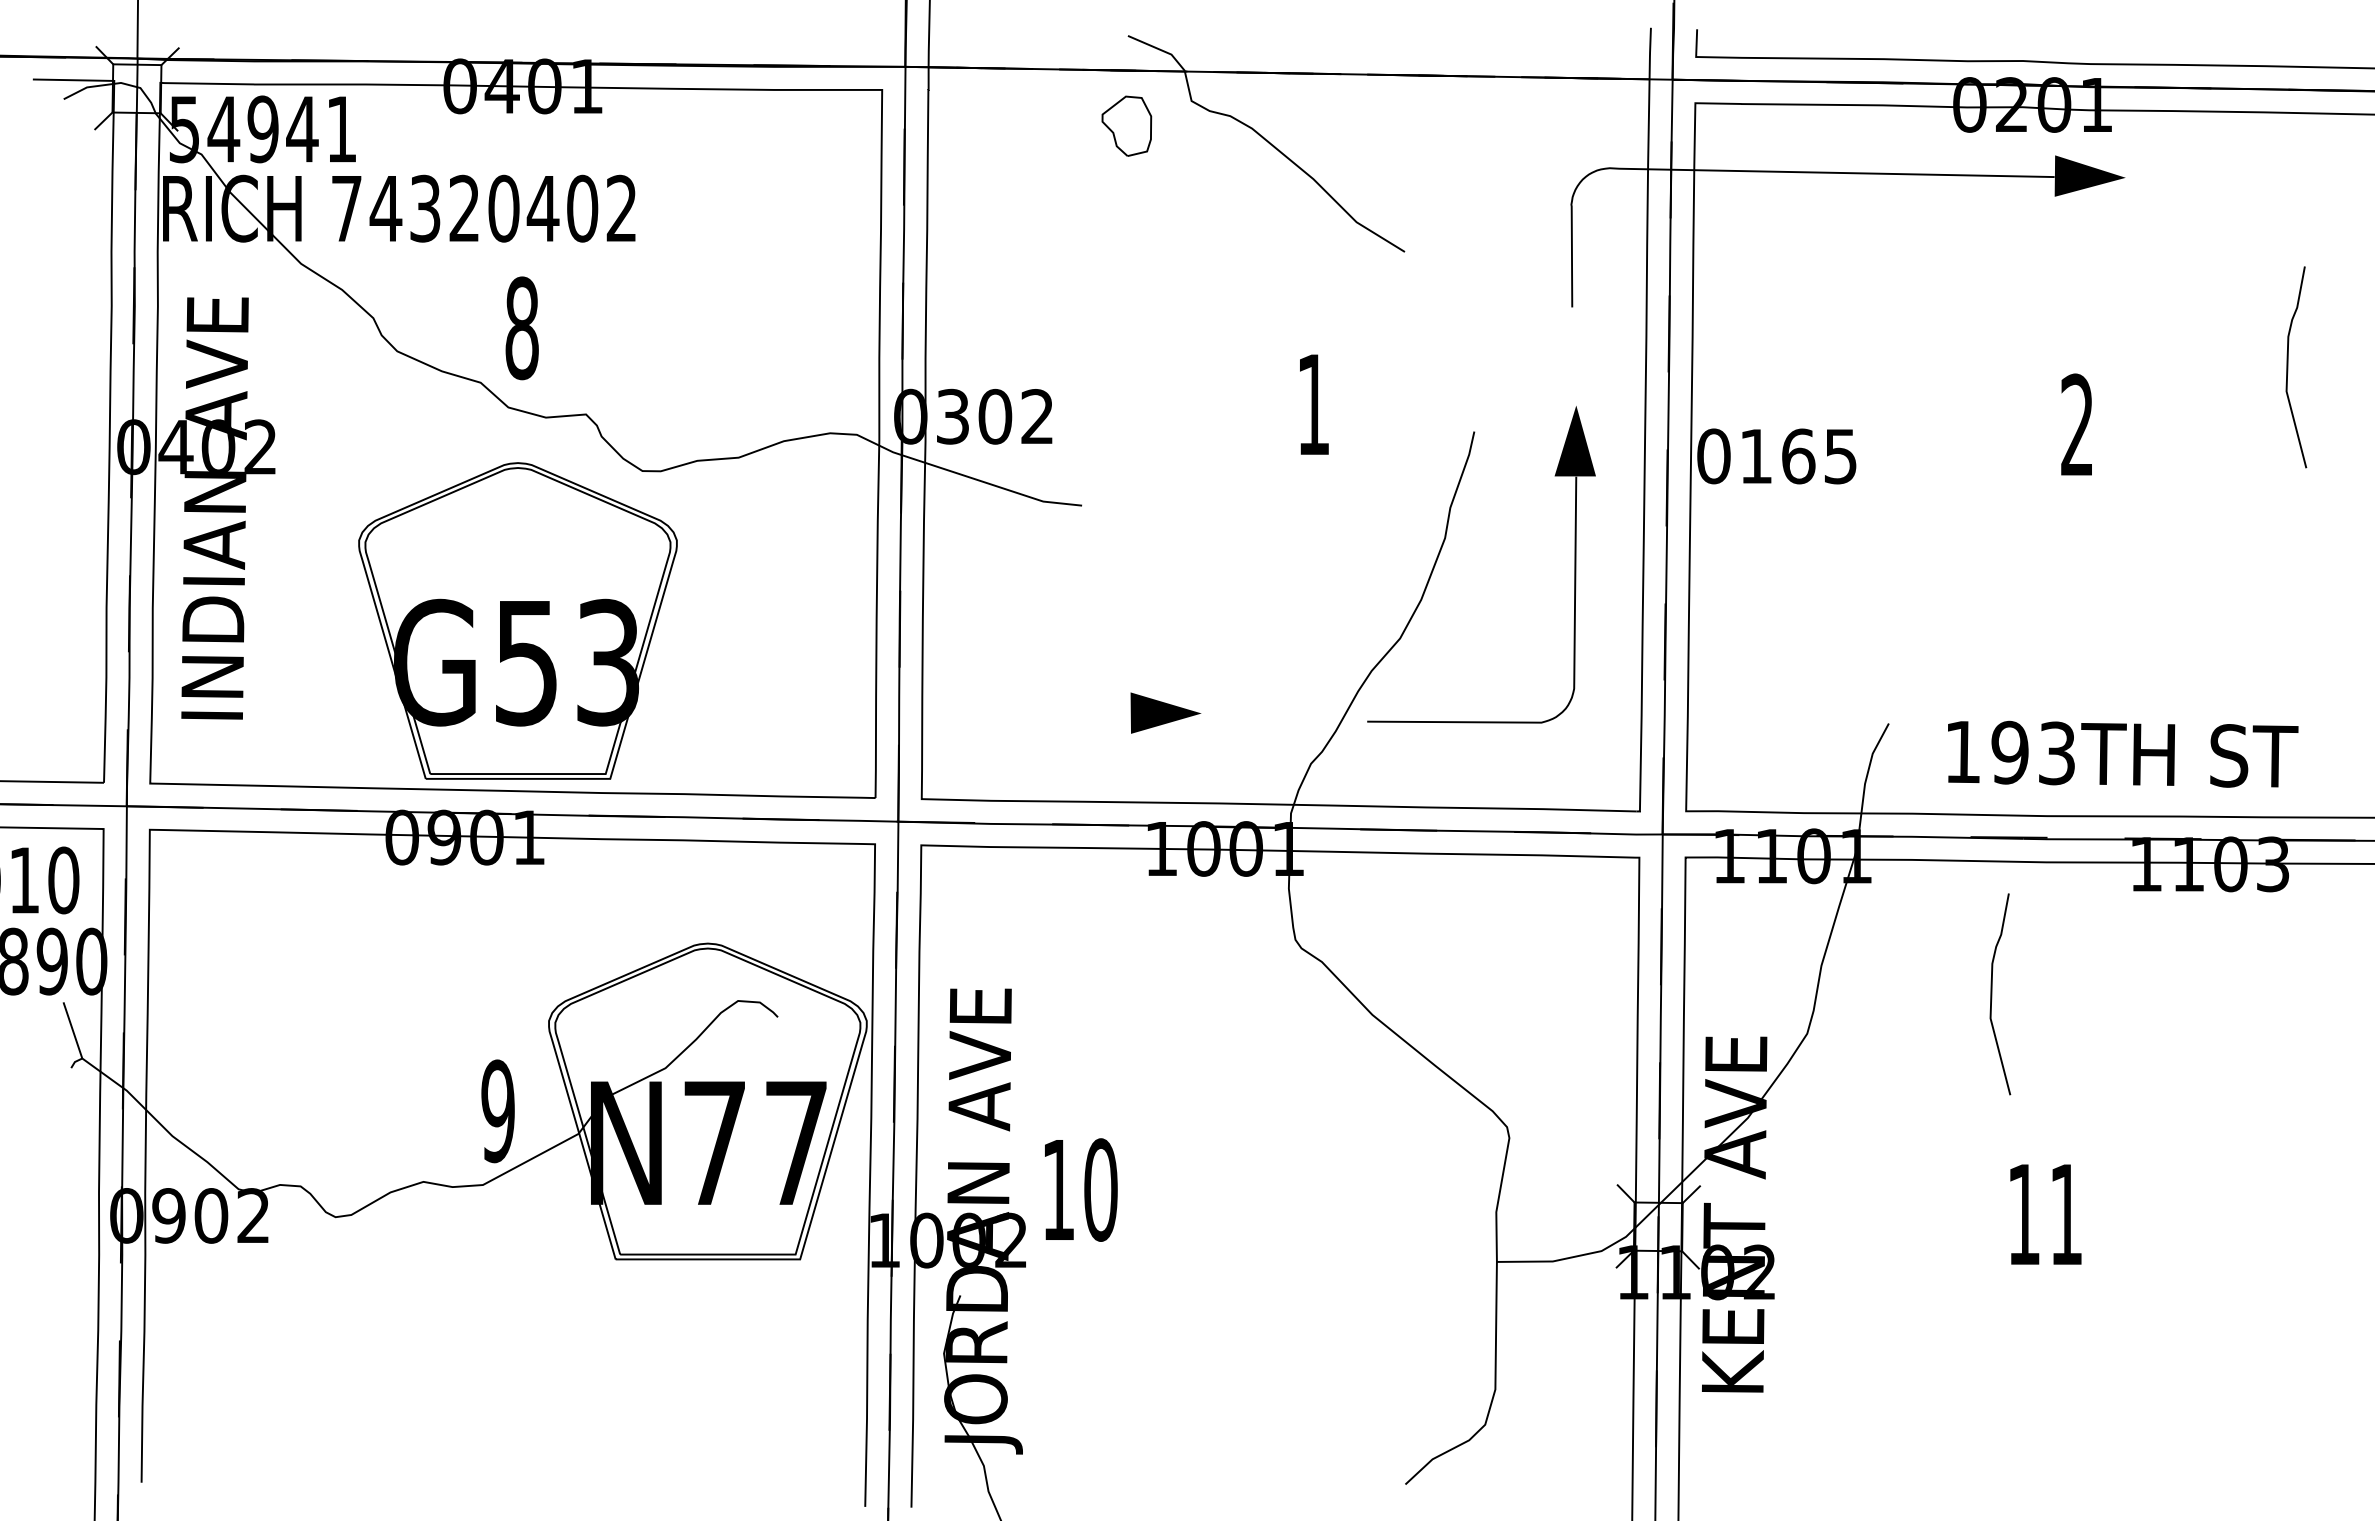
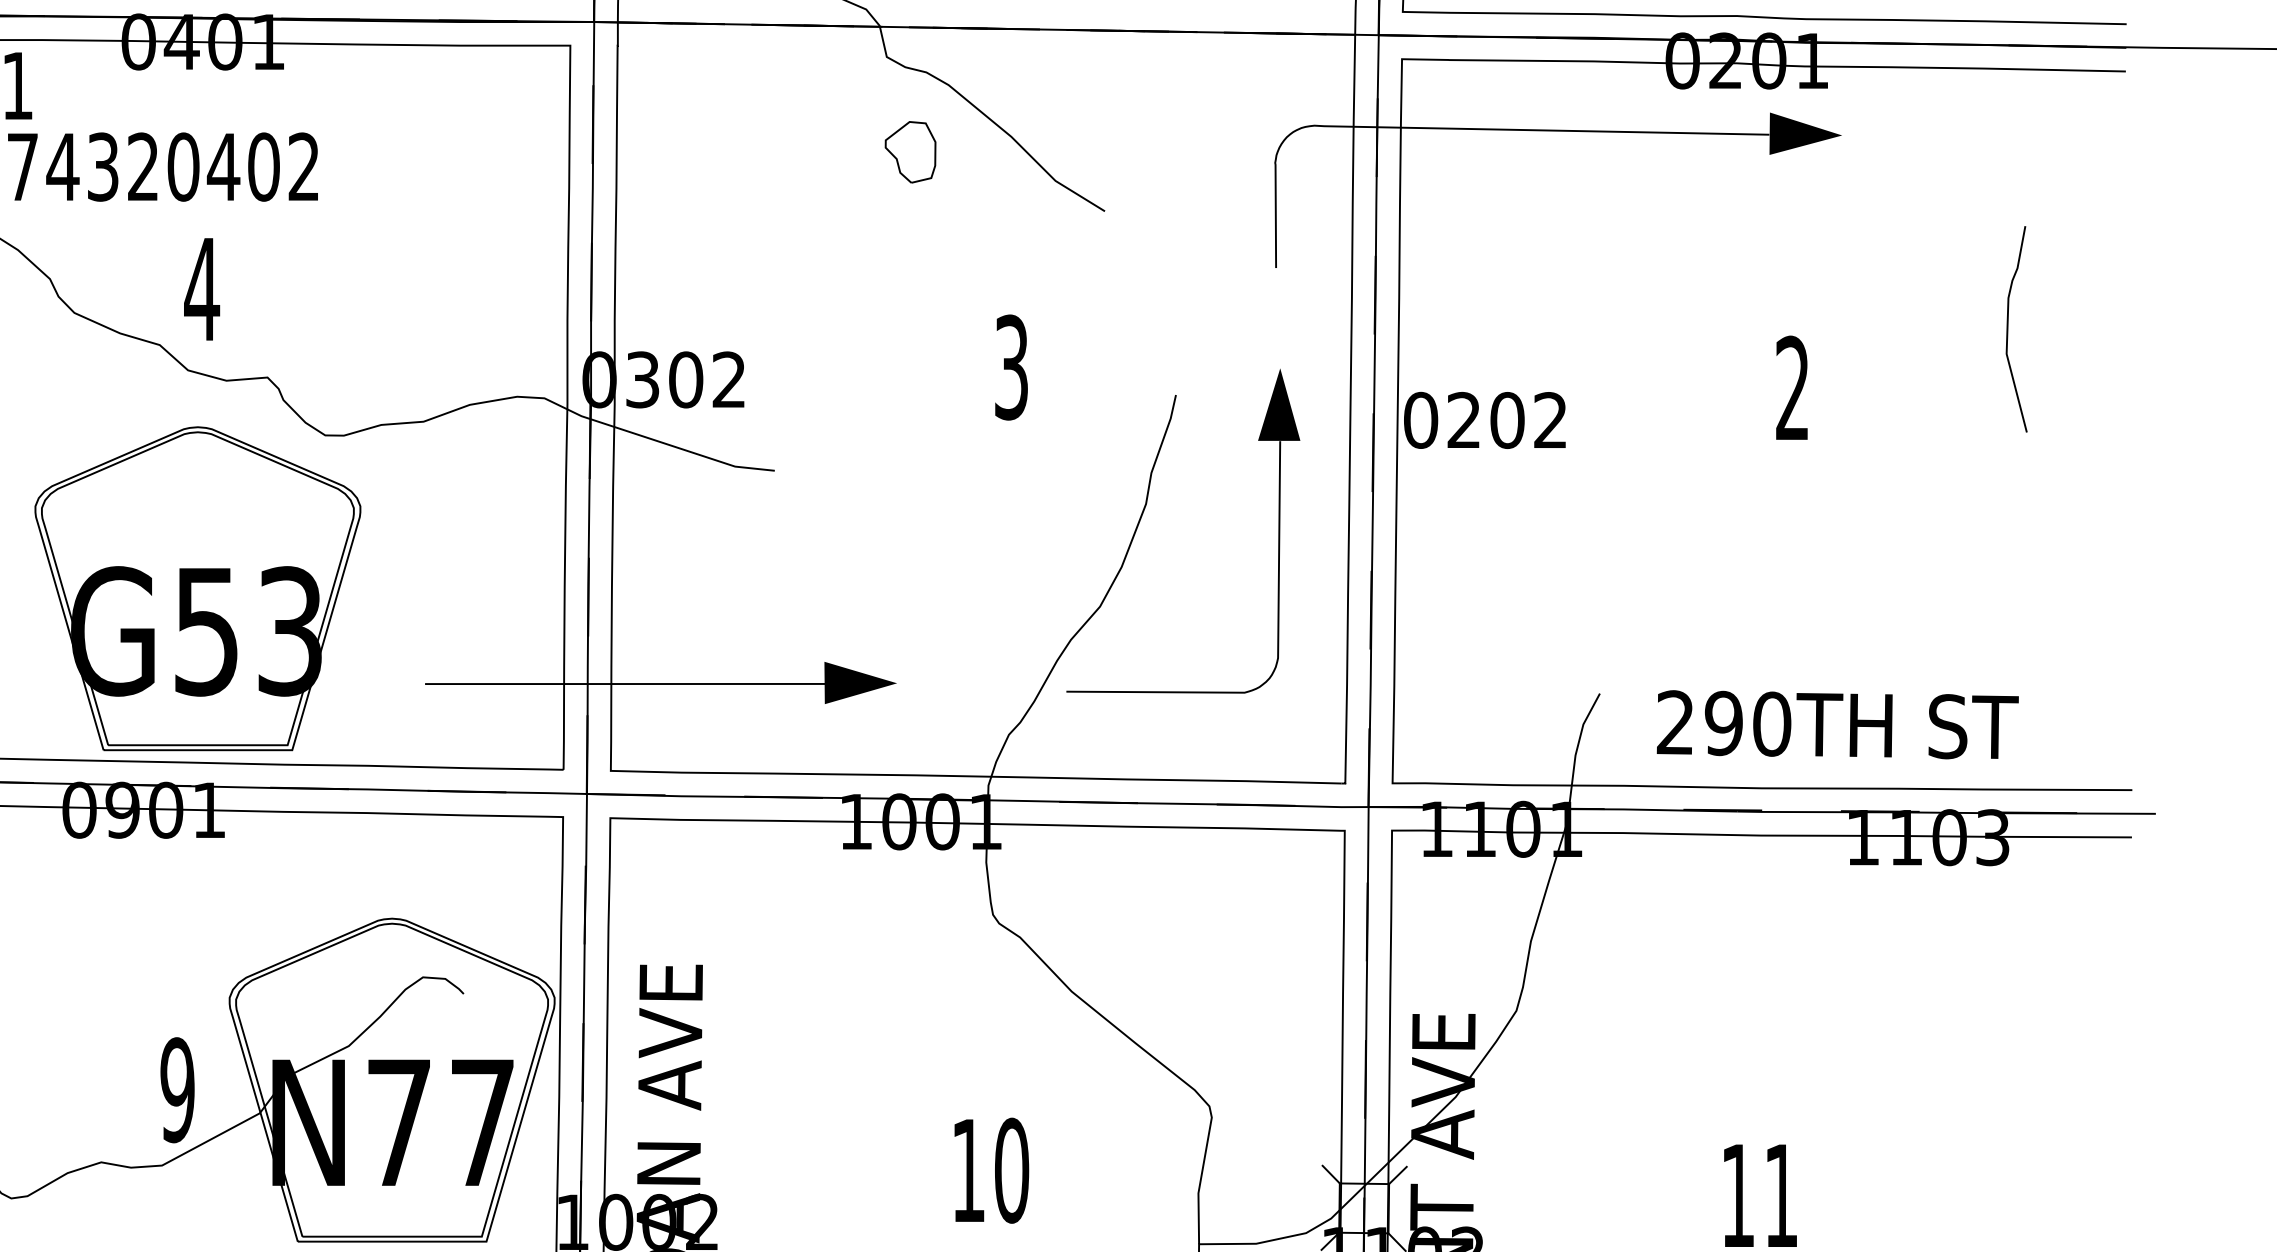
part: (1126, 125) -> (910, 151), moved
text: (521, 328) -> (201, 289), 8 -> 4
text: (1313, 404) -> (1011, 367), 1 -> 3
text: (1798, 456) -> (1507, 420), 0165 -> 0202
line: (935, 714) -> (624, 684), added
text: (2009, 752) -> (1723, 723), 193TH -> 290TH
curve: (1992, 994) -> (1705, 970), removed
text: (1081, 1189) -> (992, 1170), moved

